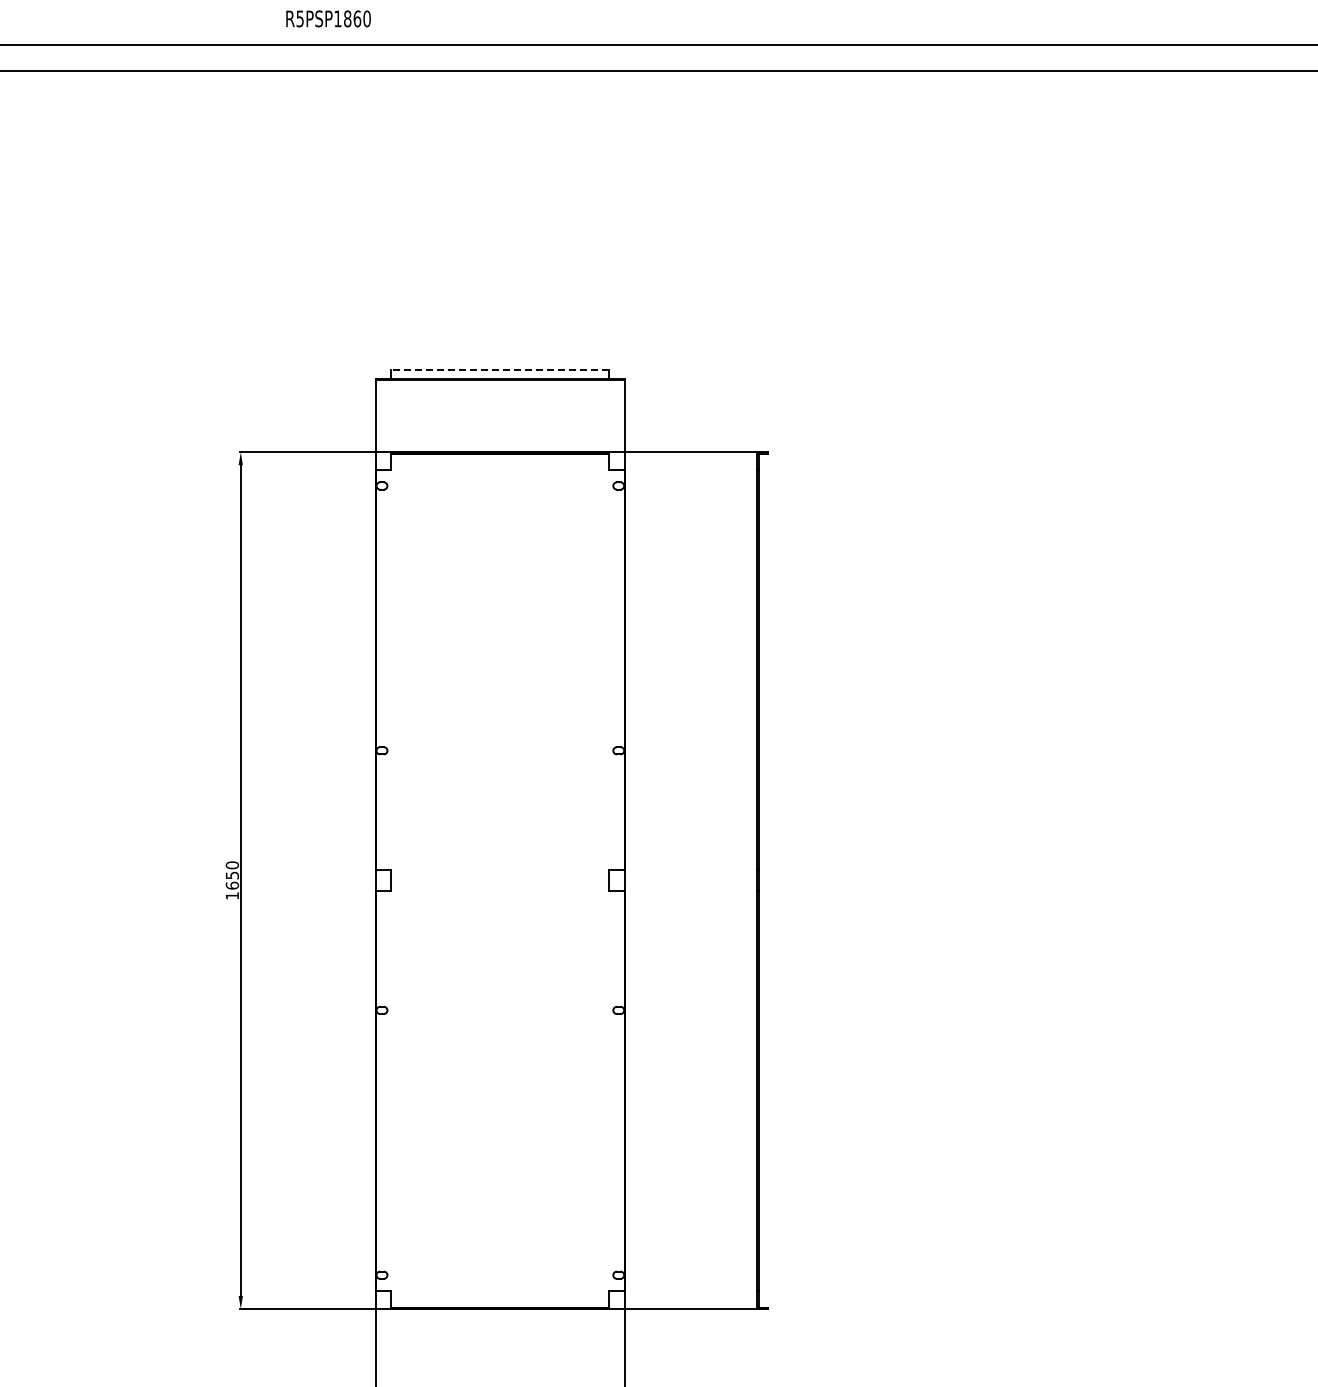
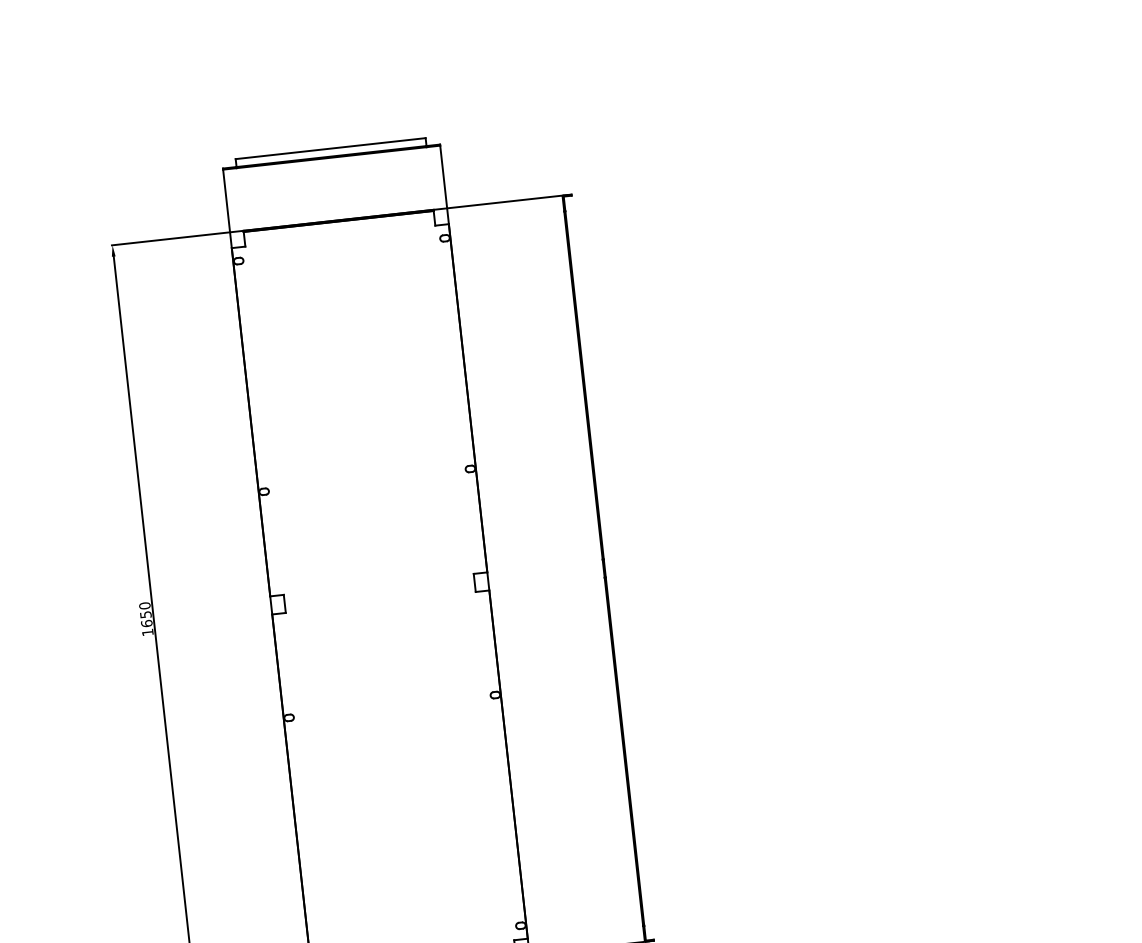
line: (499, 369) -> (329, 148), dashed -> solid

